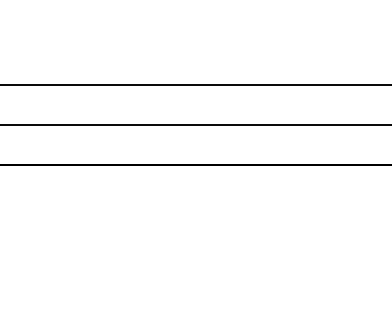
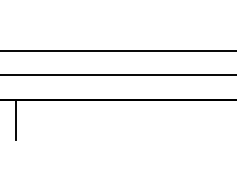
line: (27, 197) -> (16, 119), added

